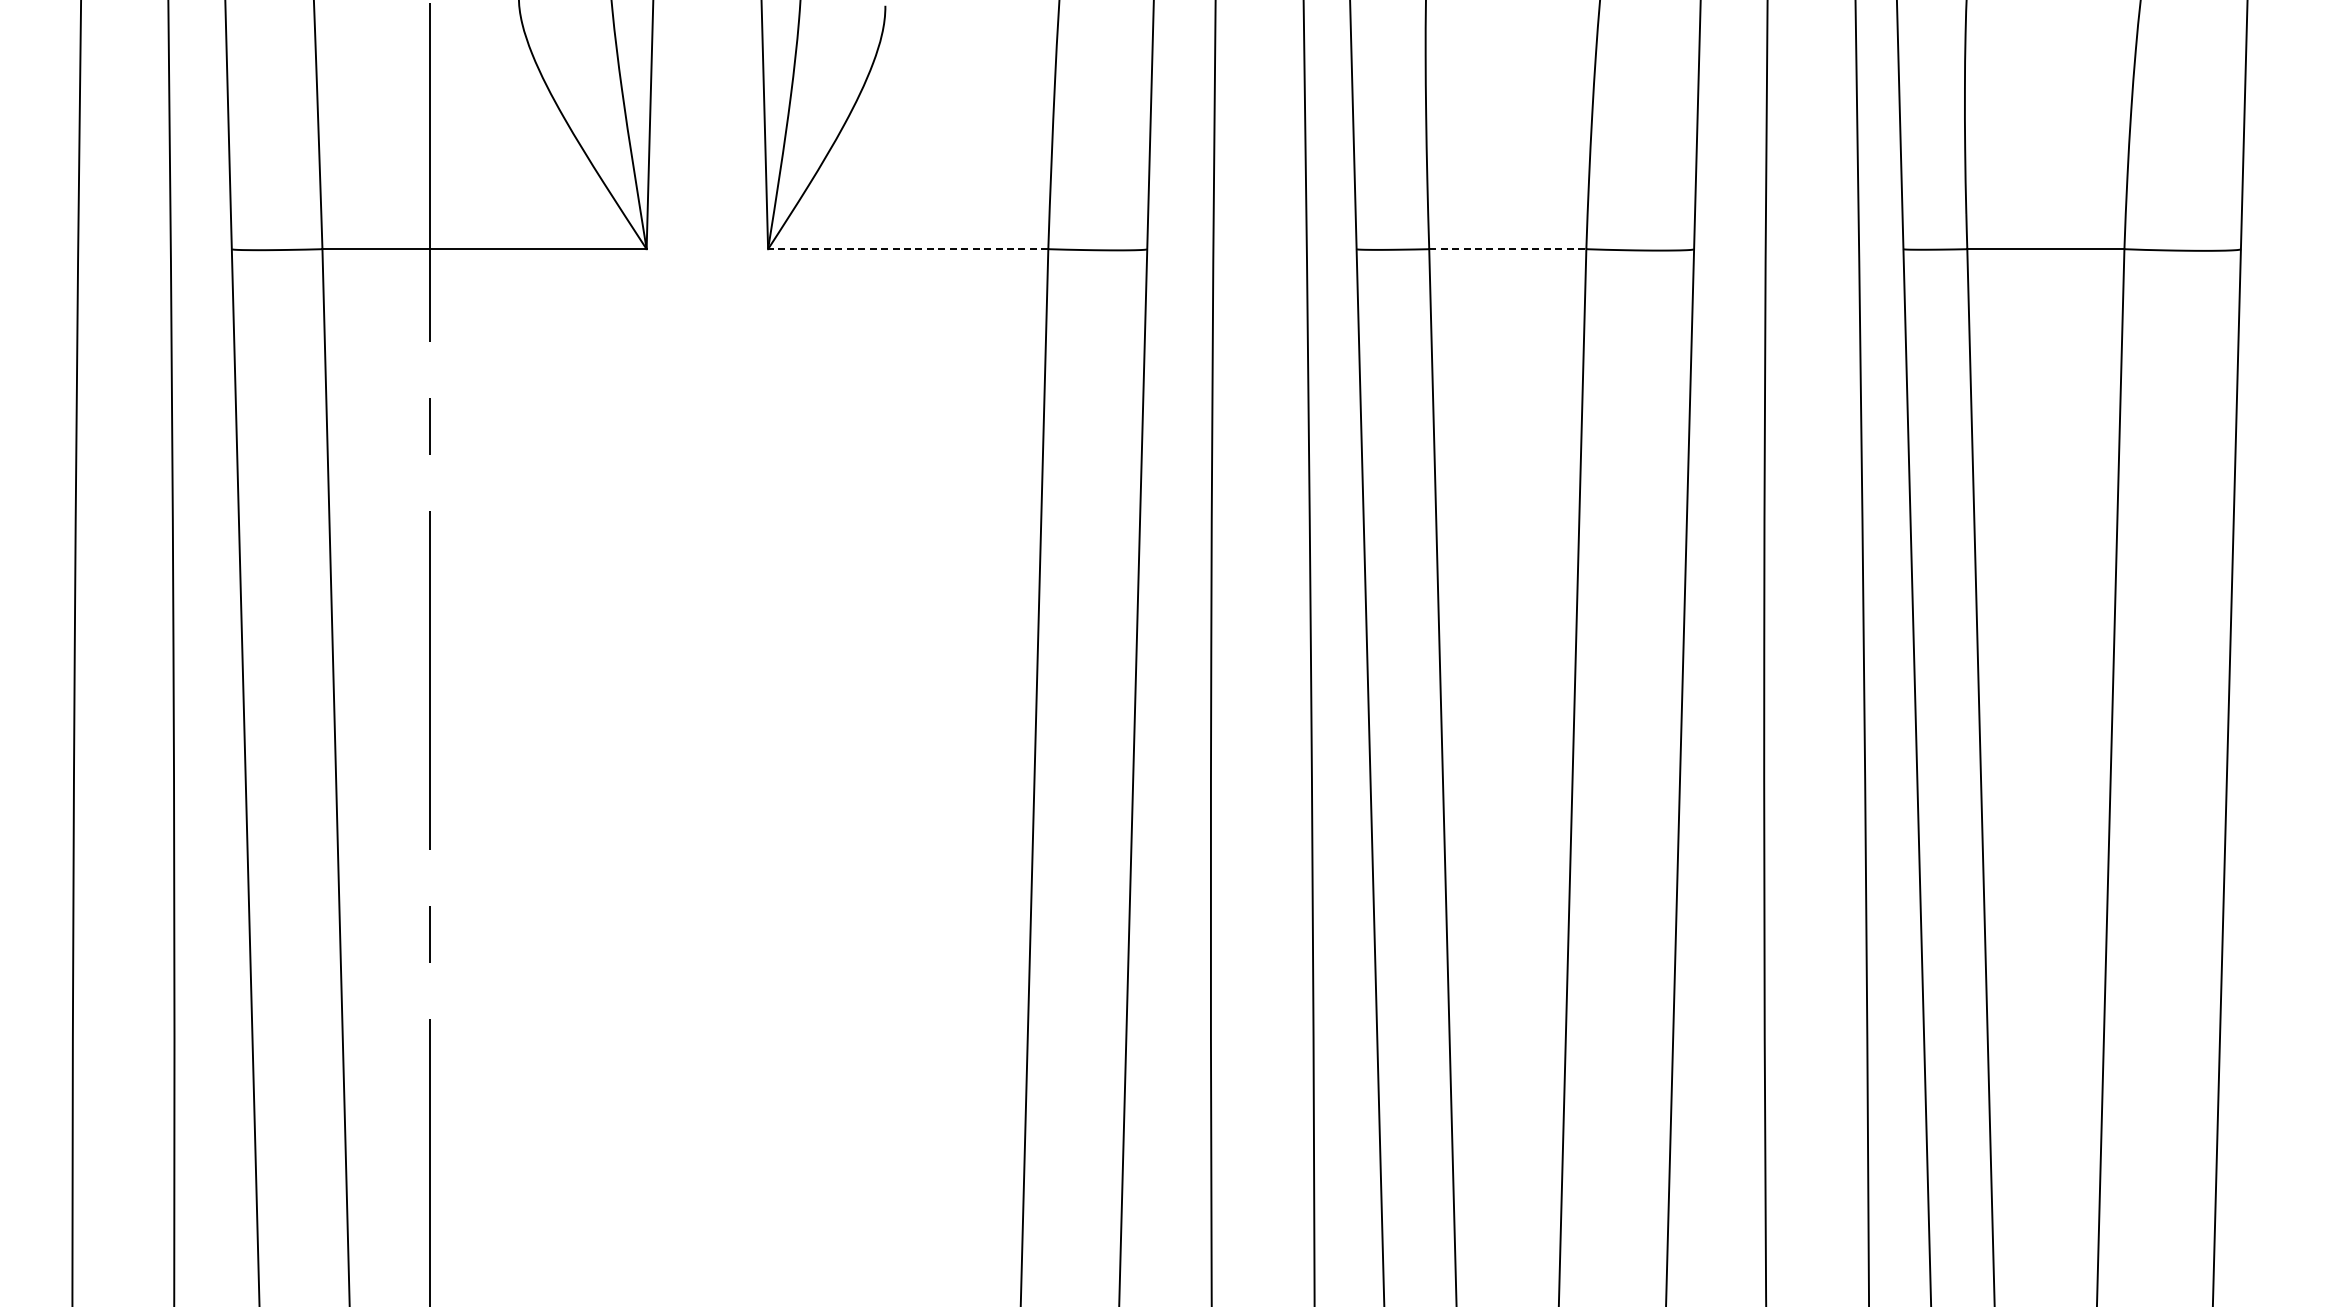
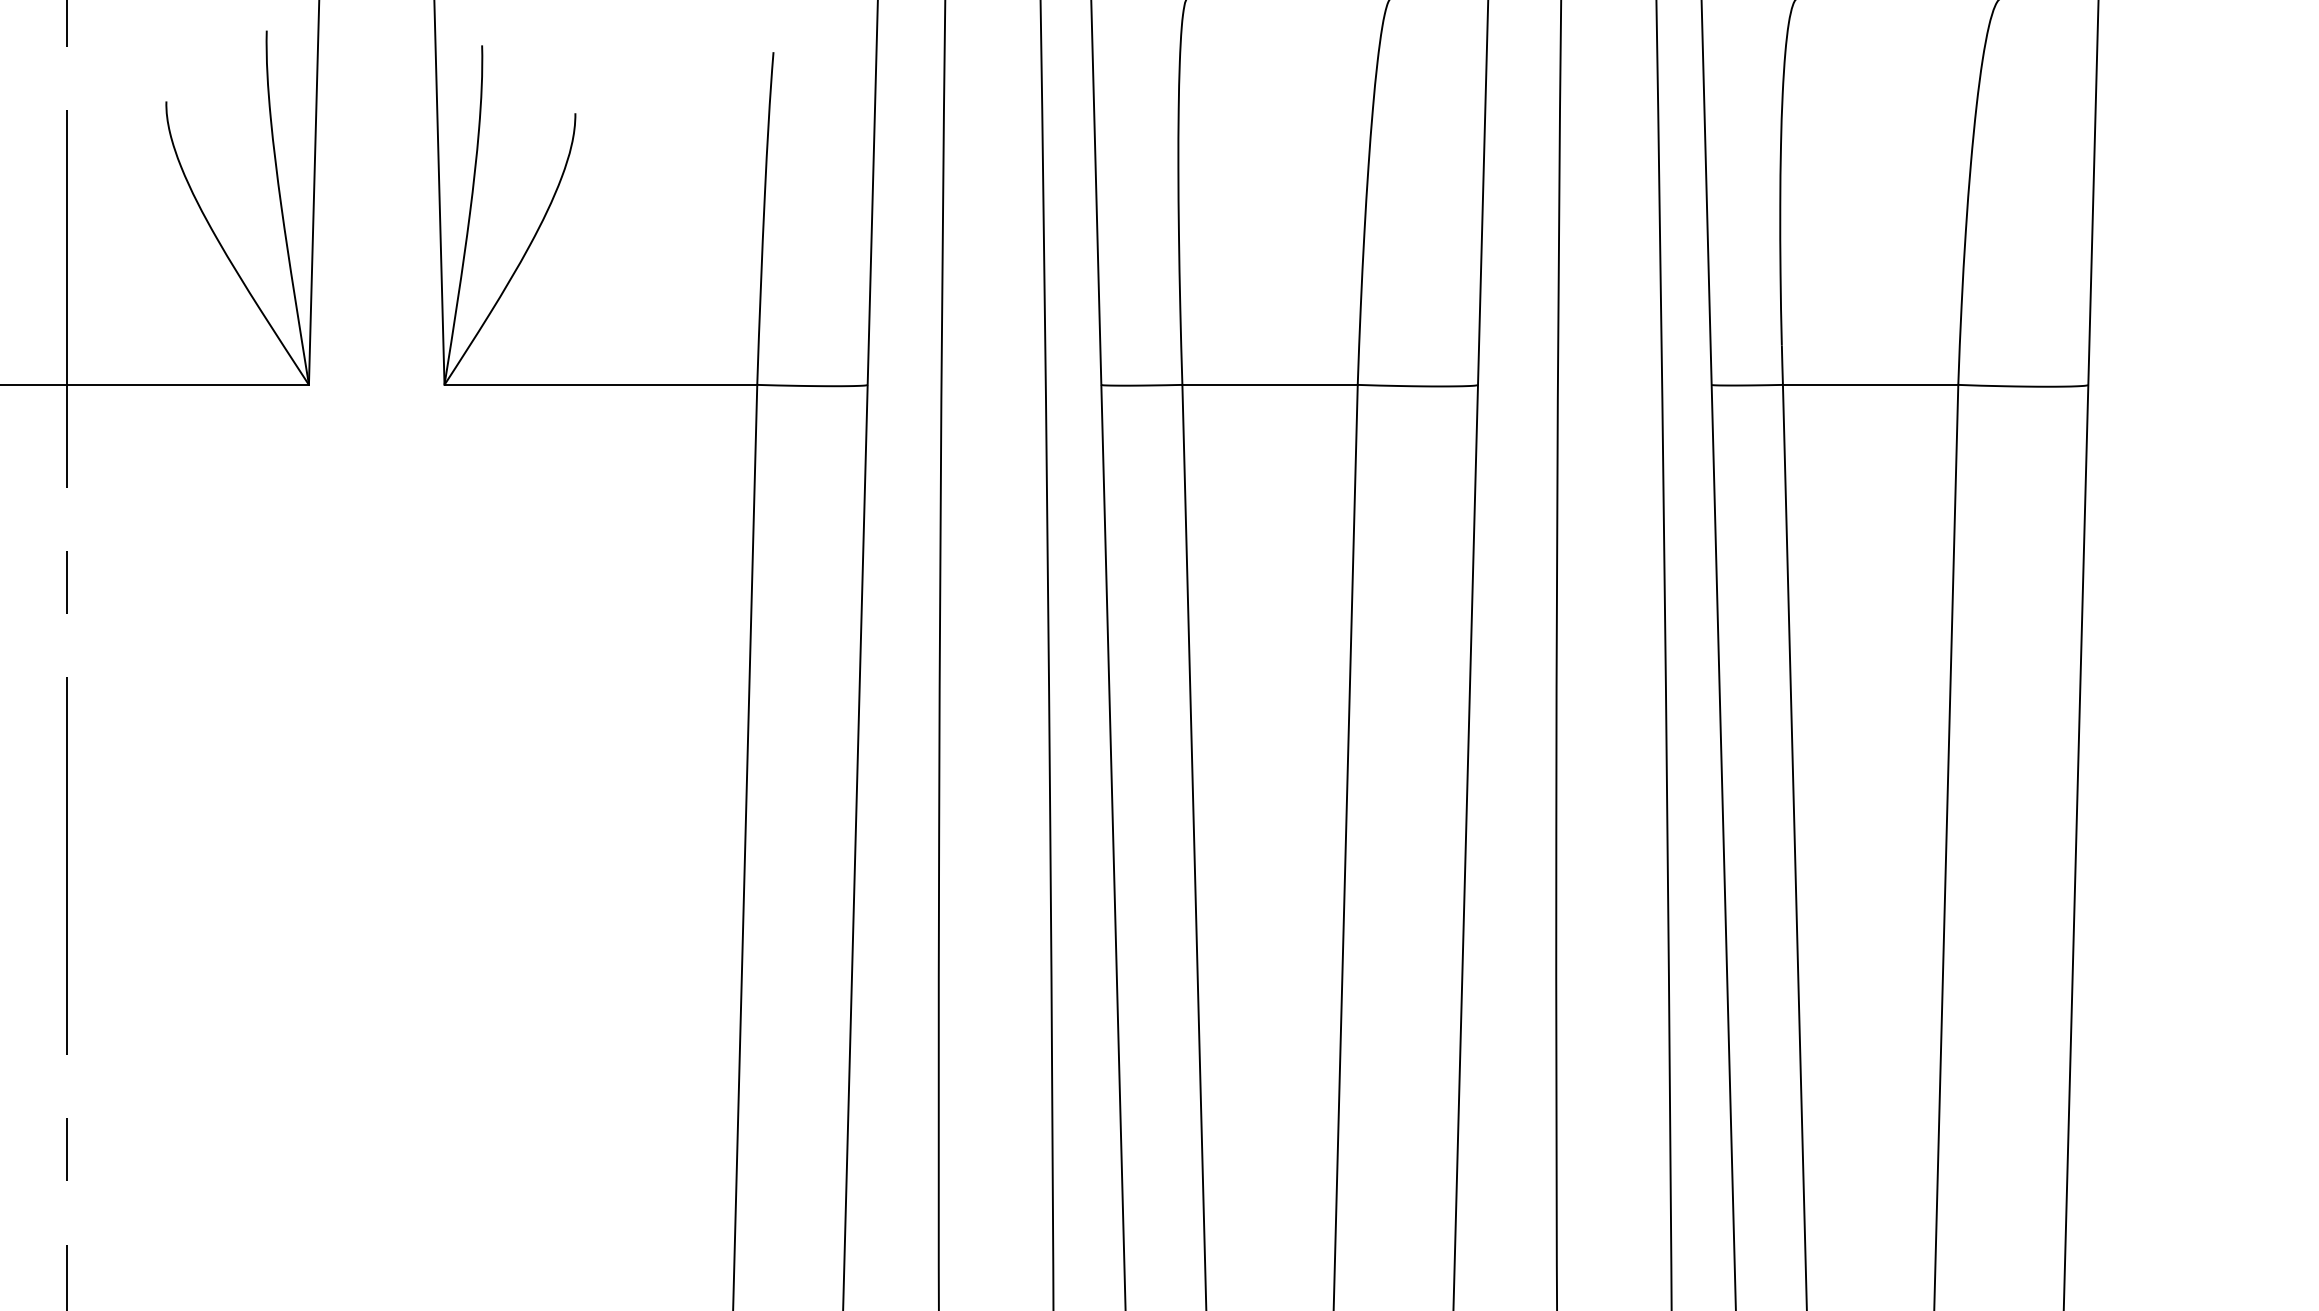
line: (907, 249) -> (600, 385), dashed -> solid
line: (1507, 249) -> (1269, 385), dashed -> solid

